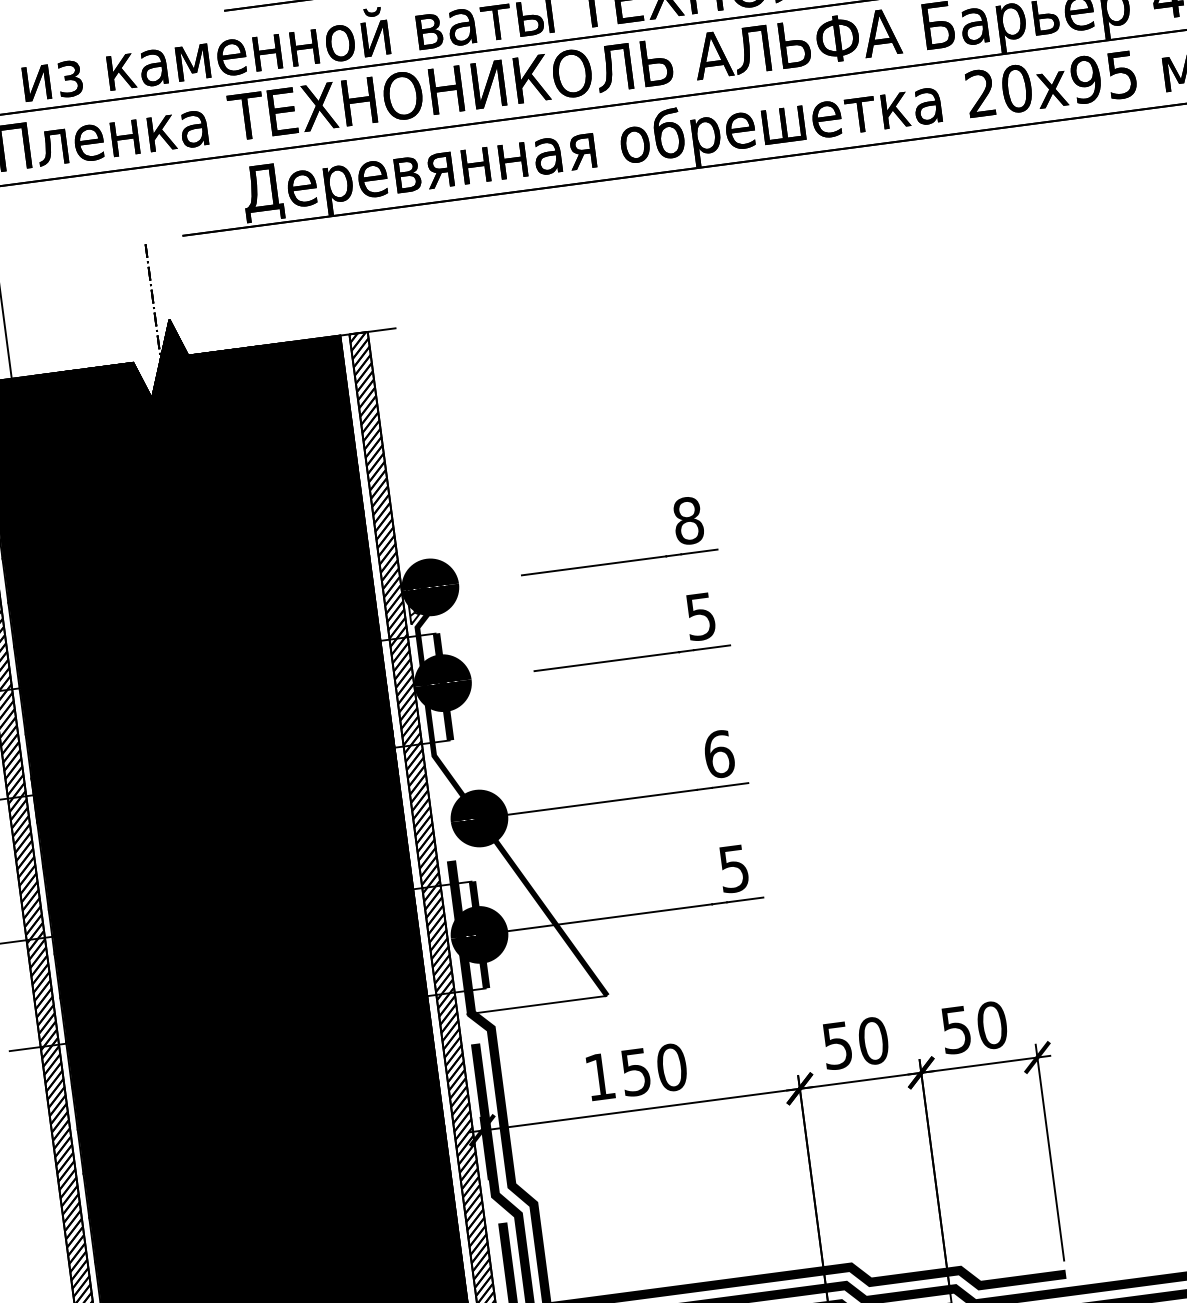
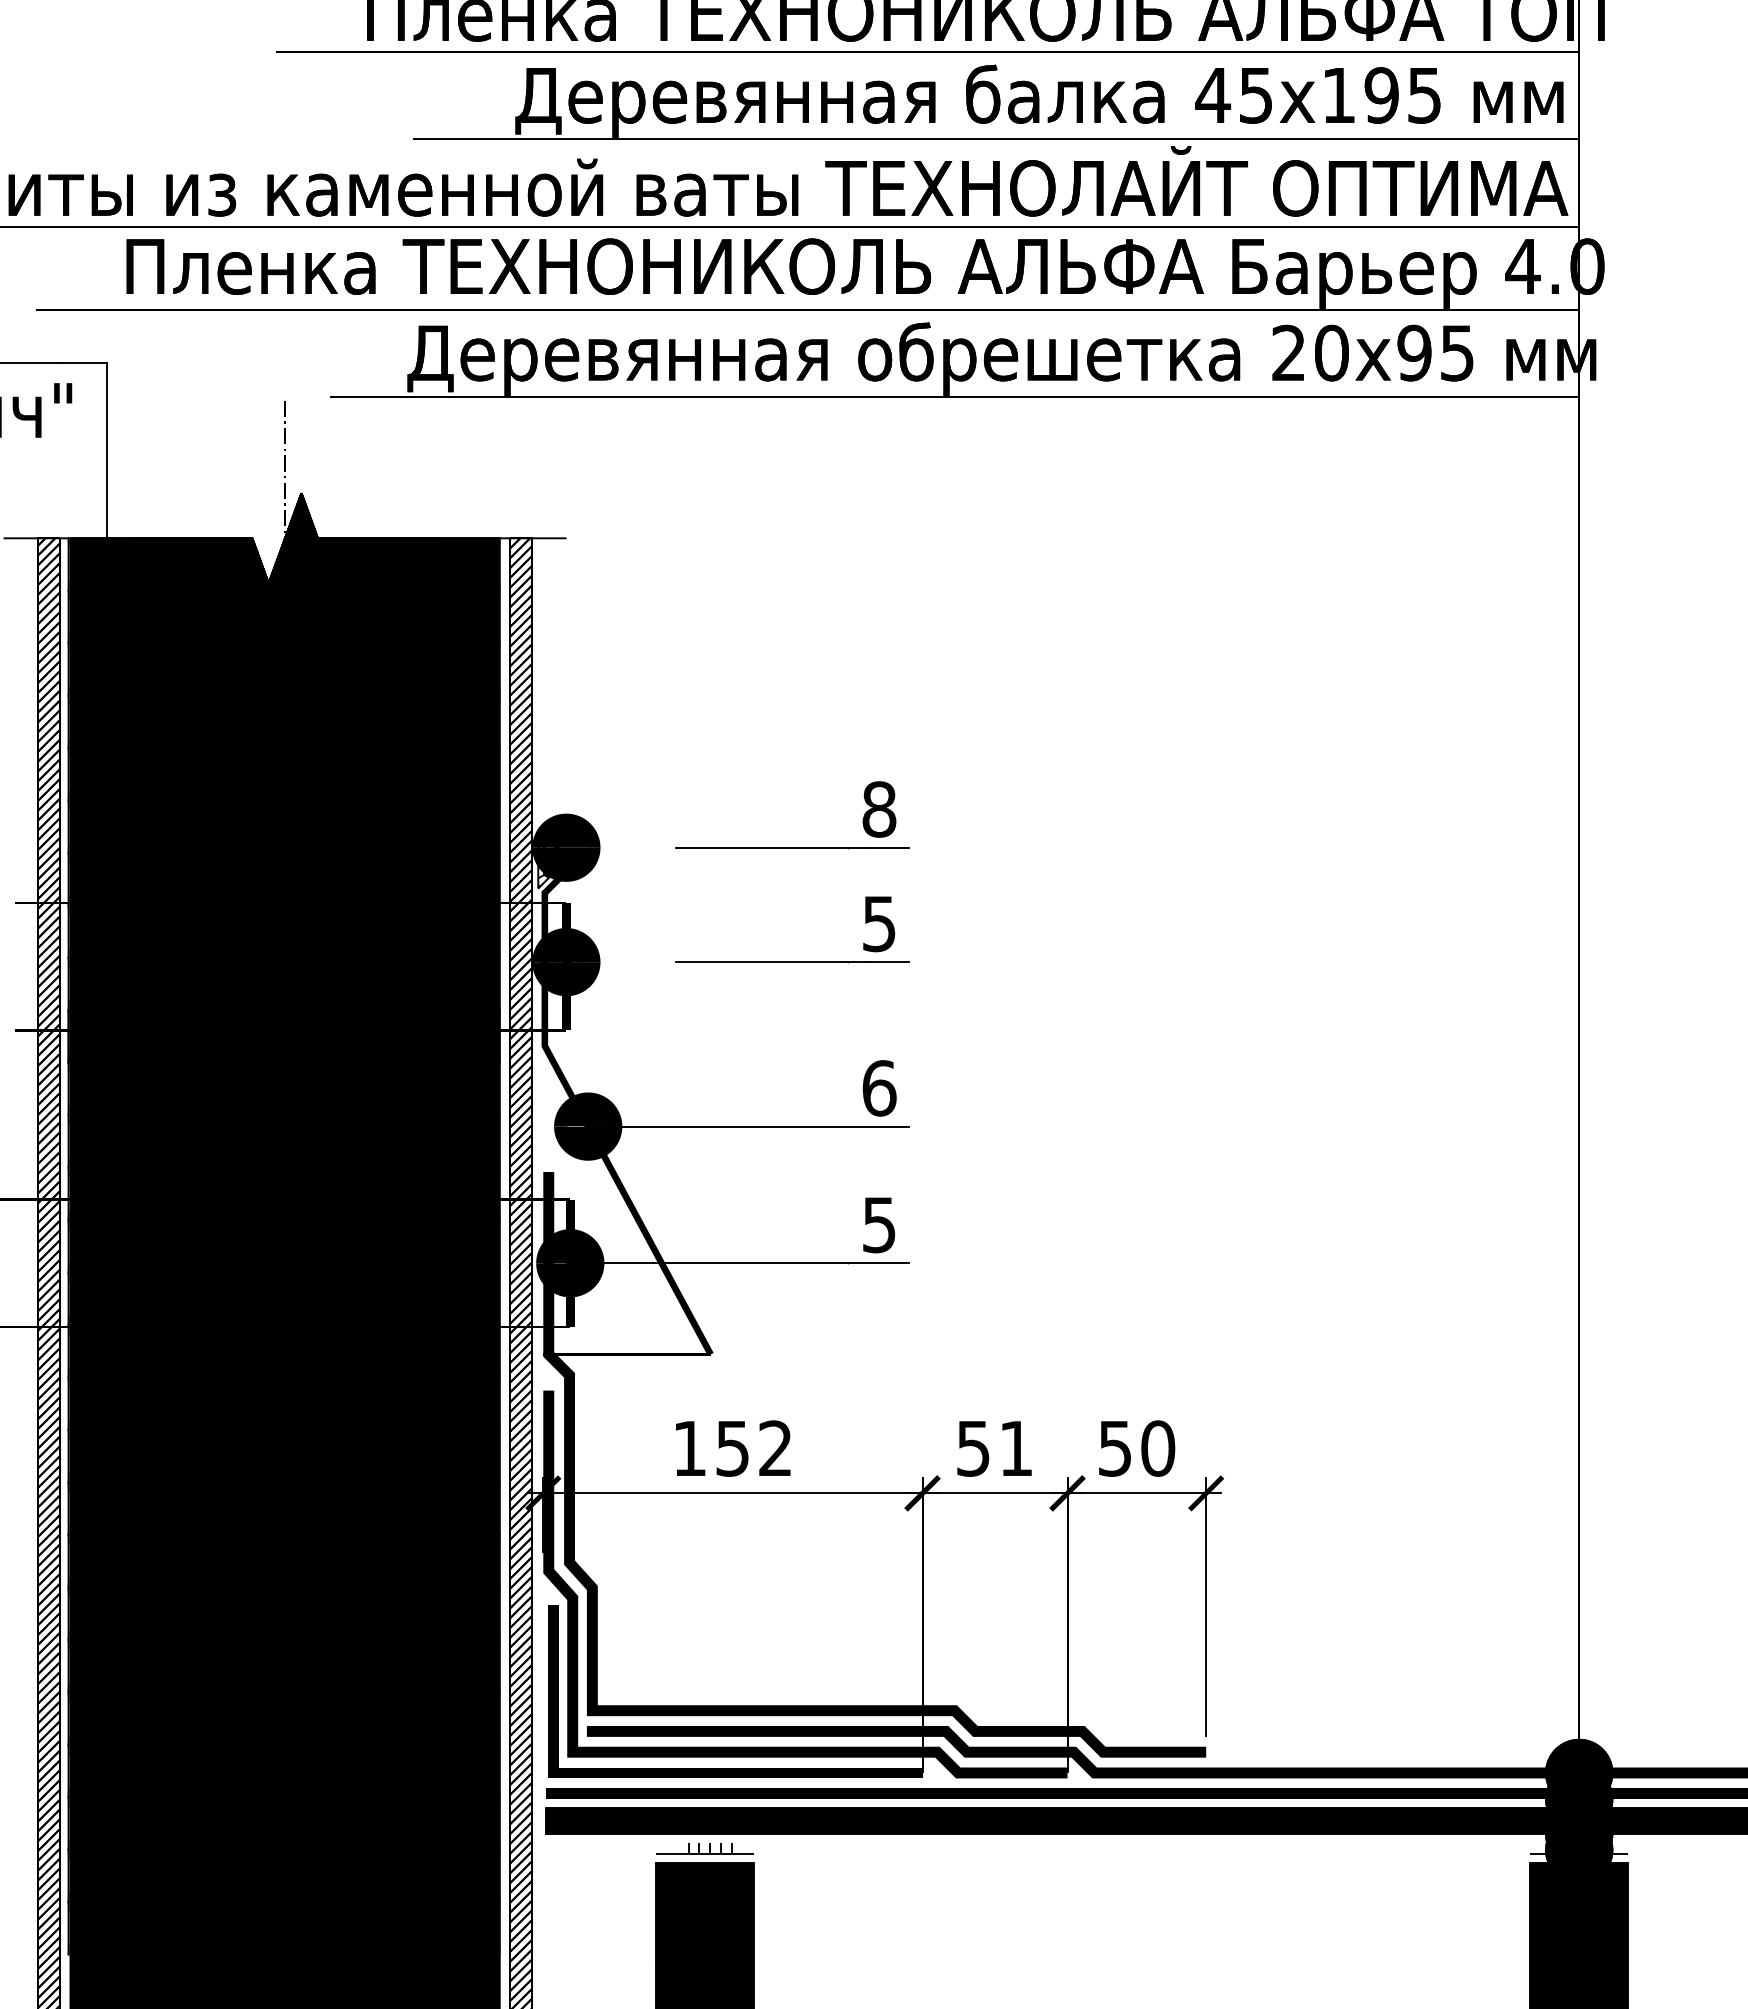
text: (873, 1040) -> (1016, 1448), 50 -> 51
text: (671, 1067) -> (775, 1448), 150 -> 152

